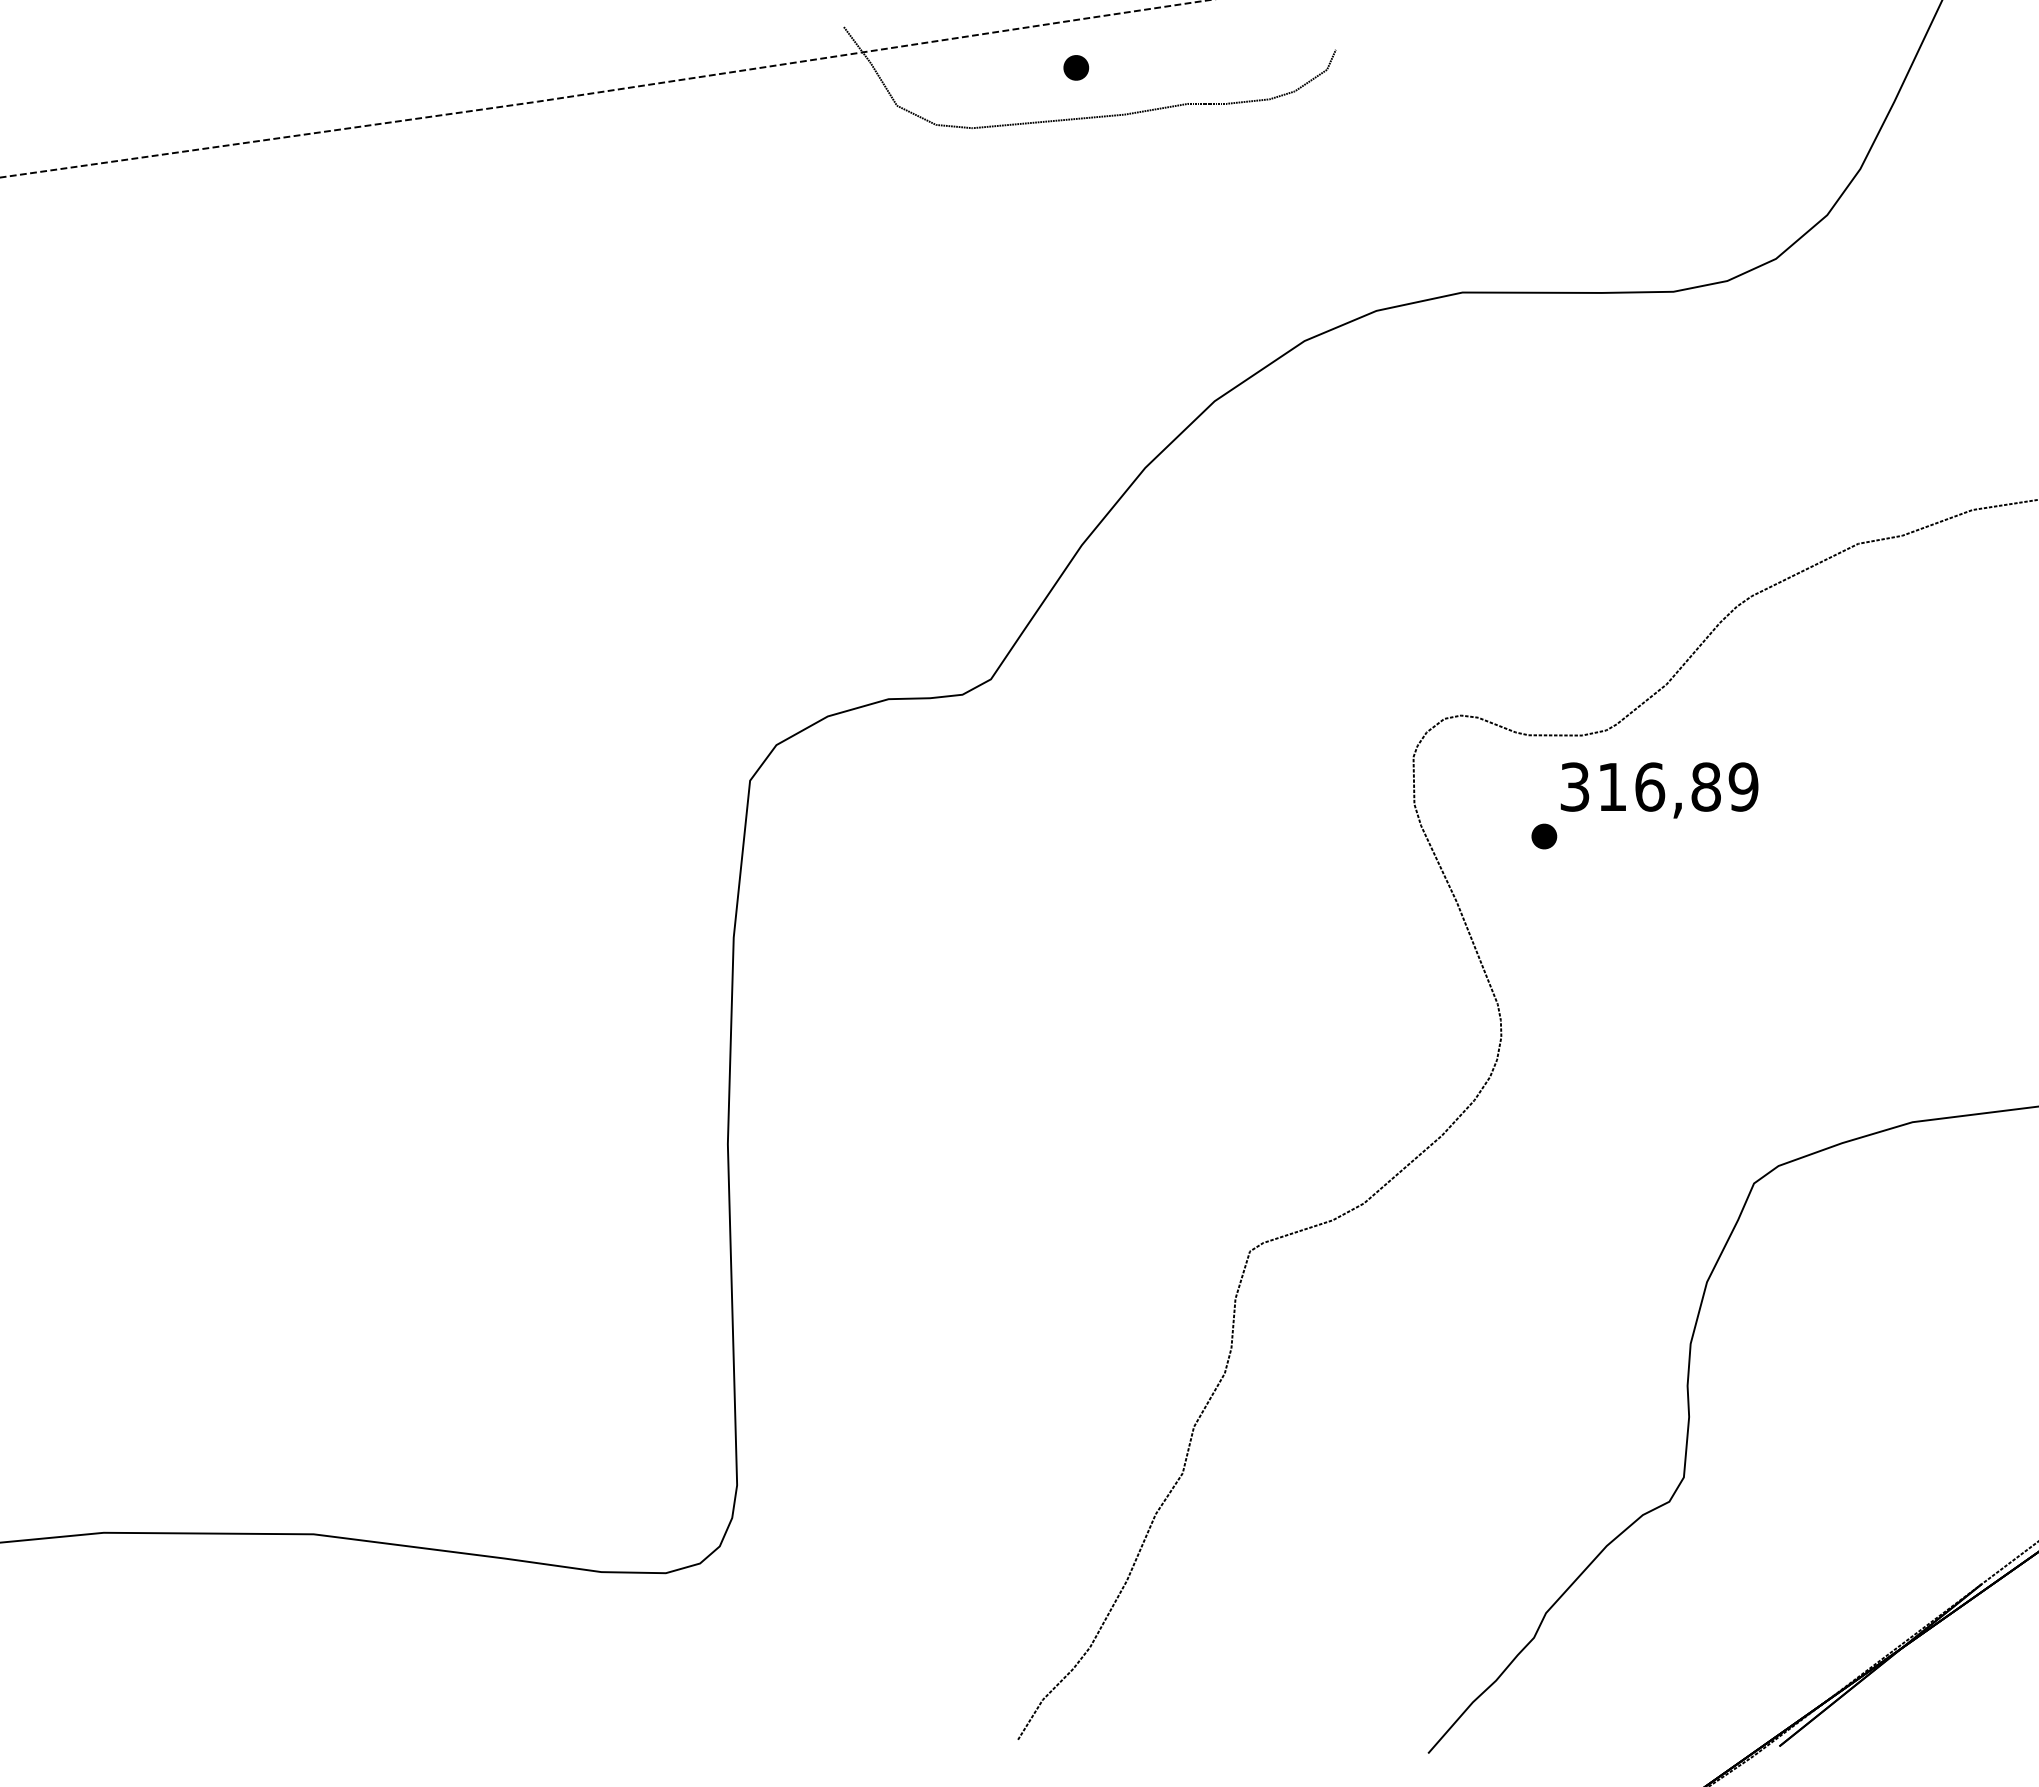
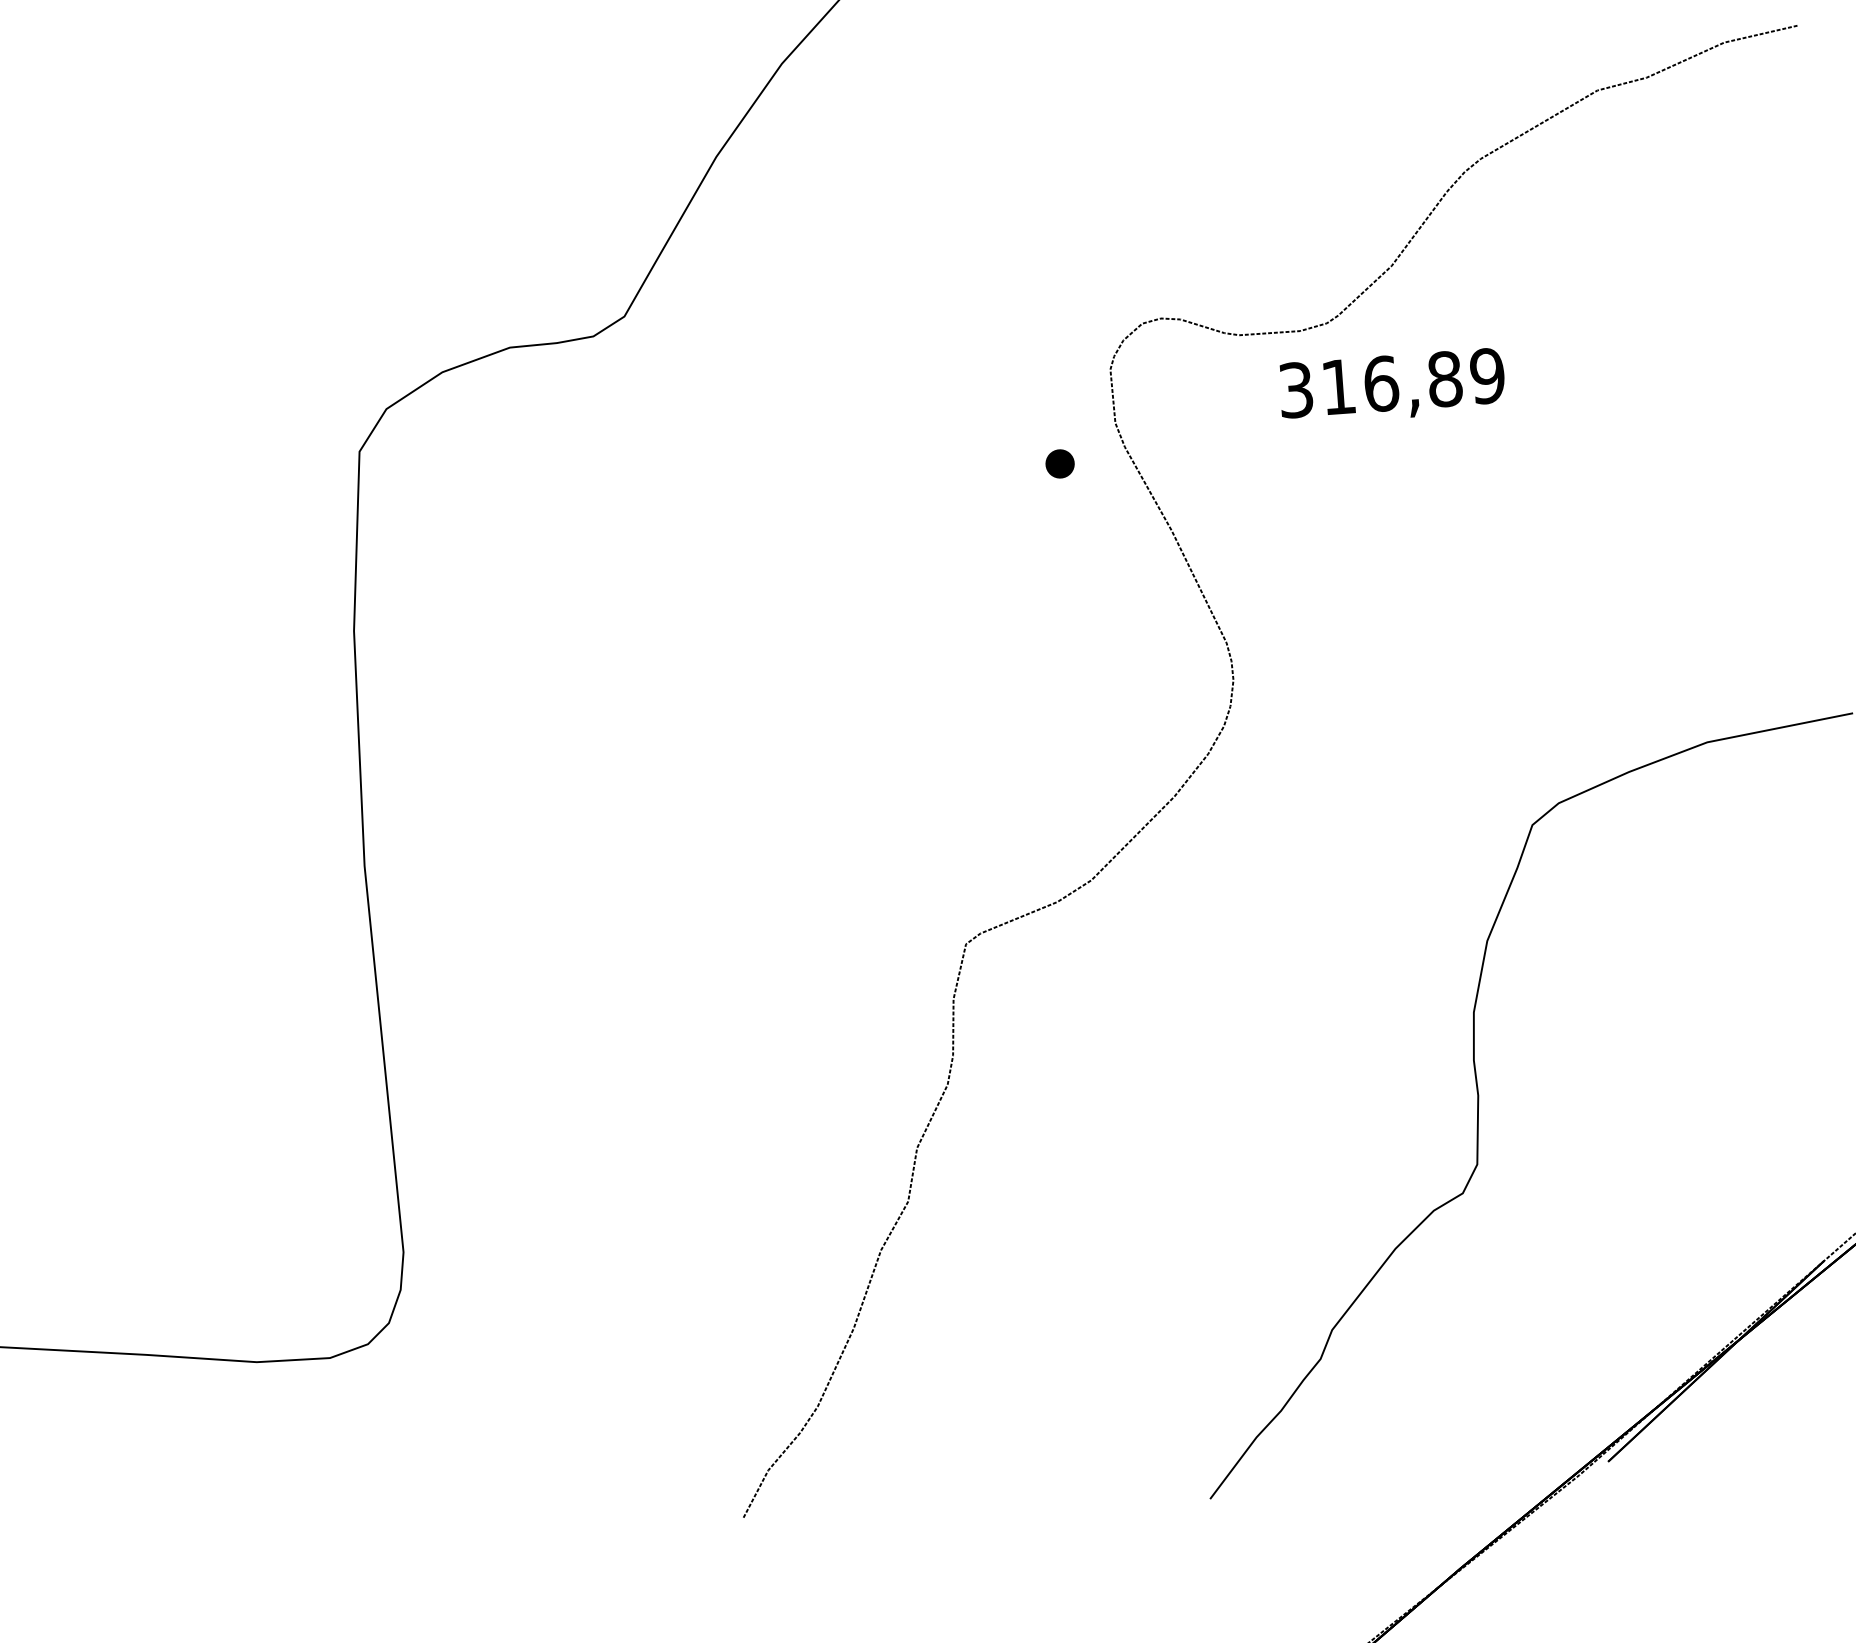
part: (1544, 836) -> (1060, 463), moved

